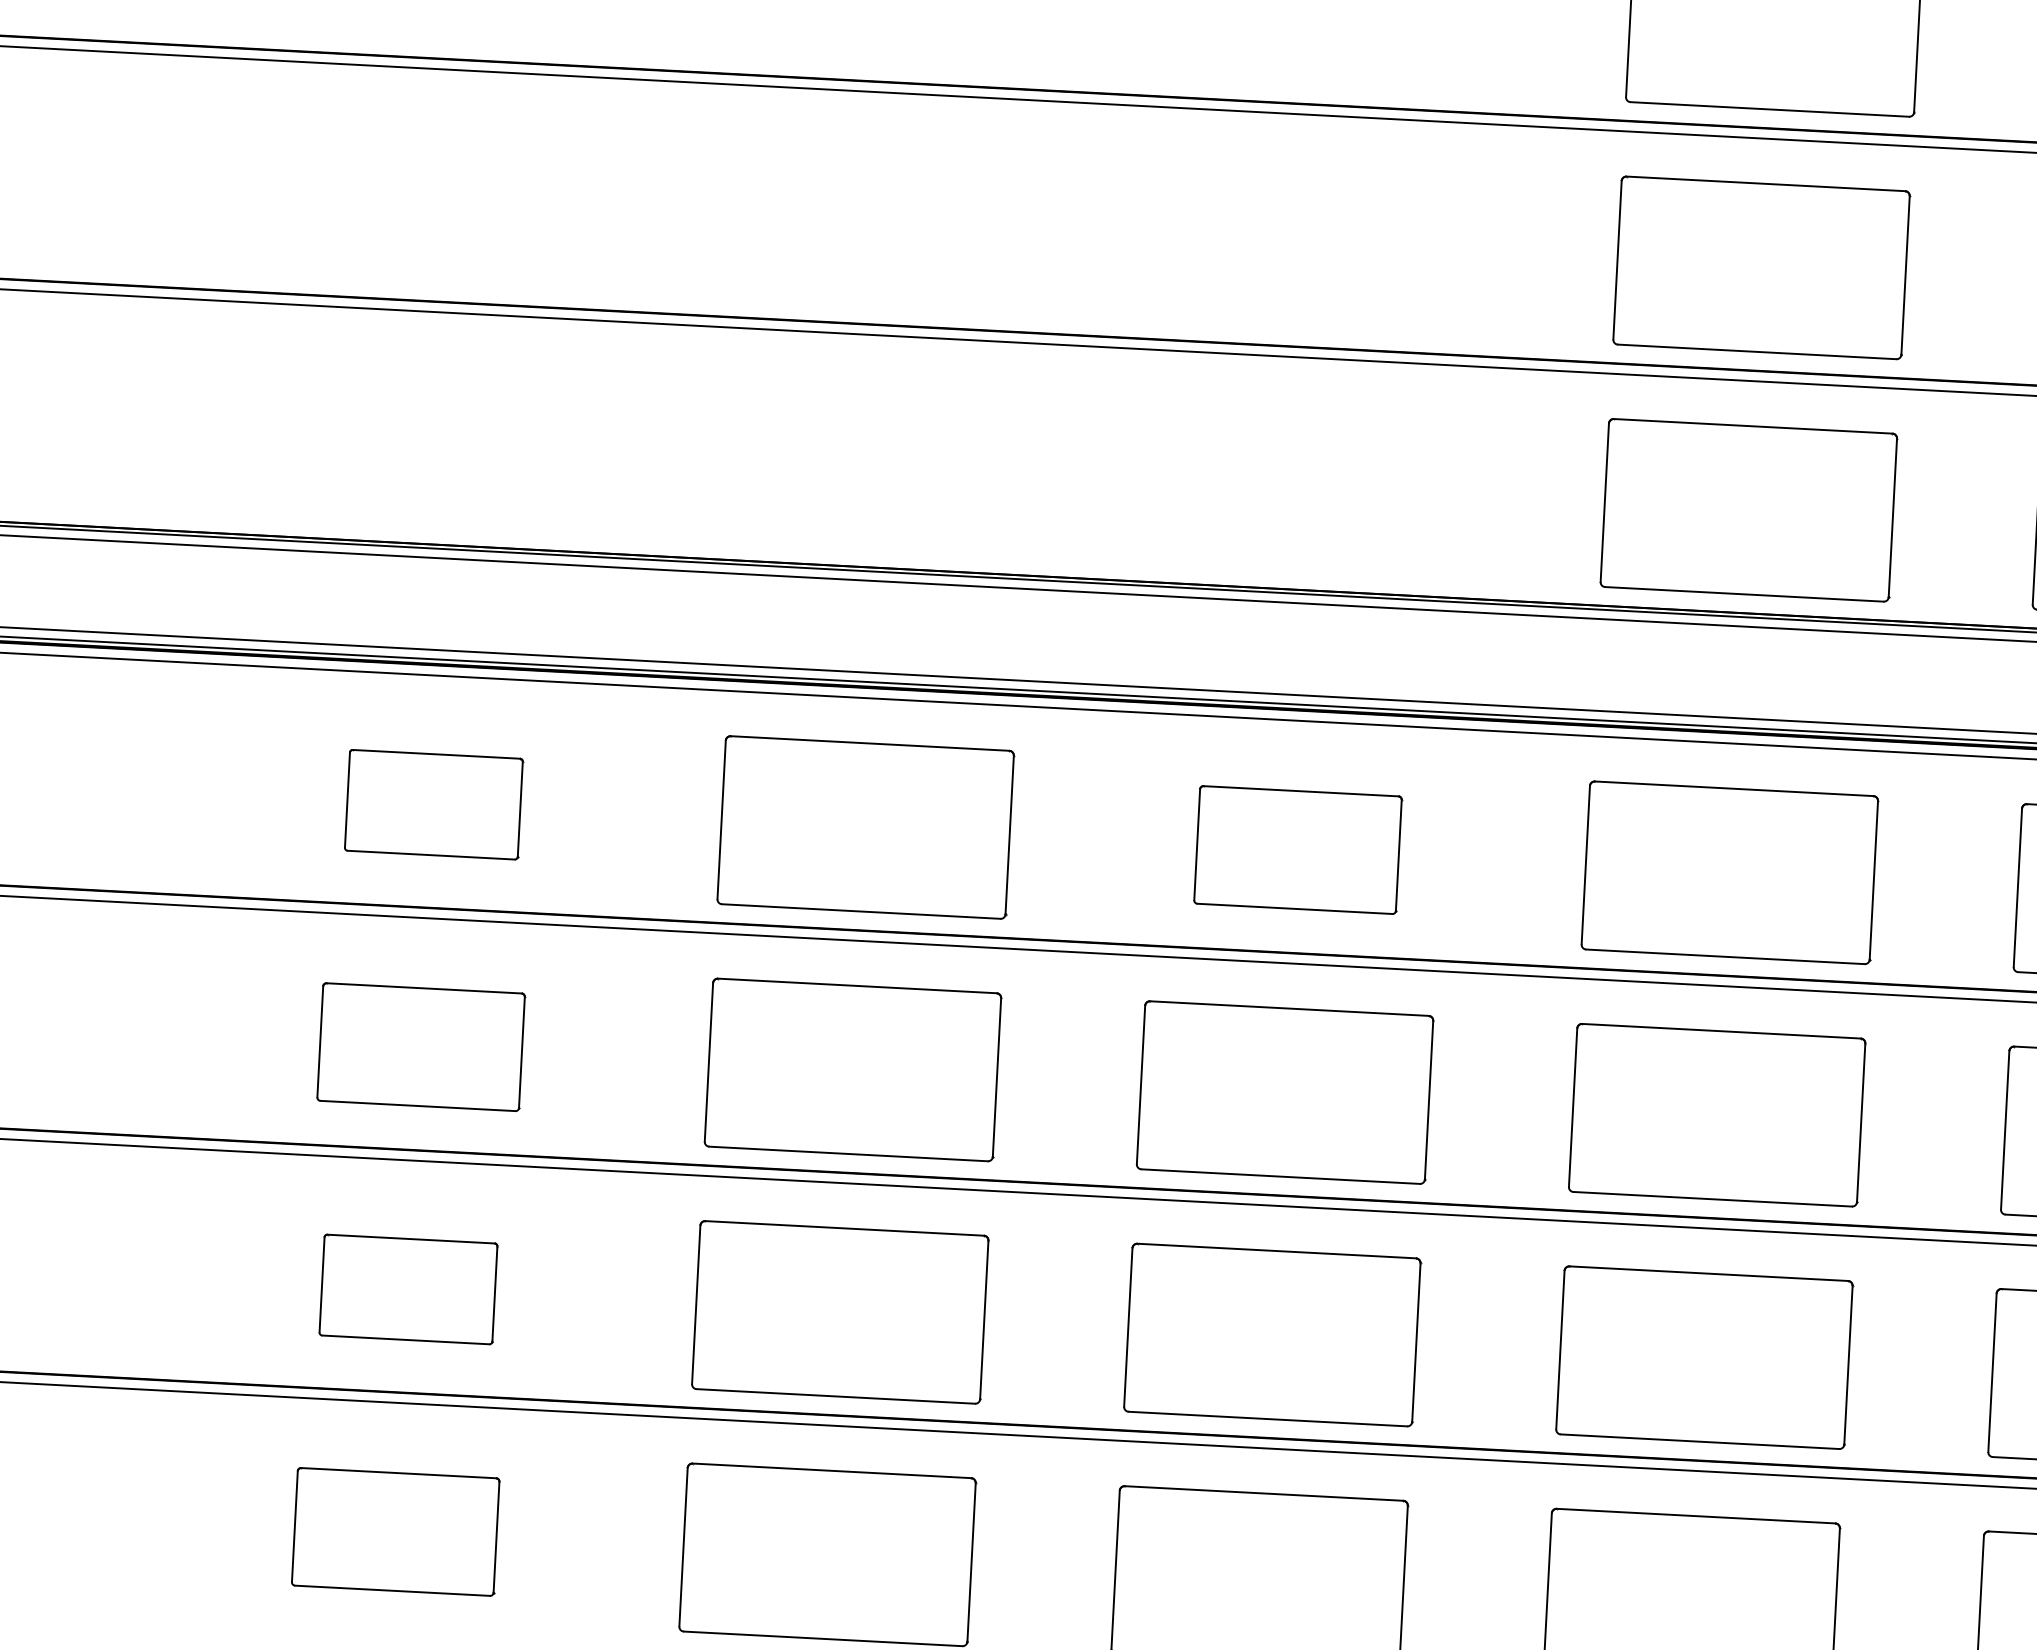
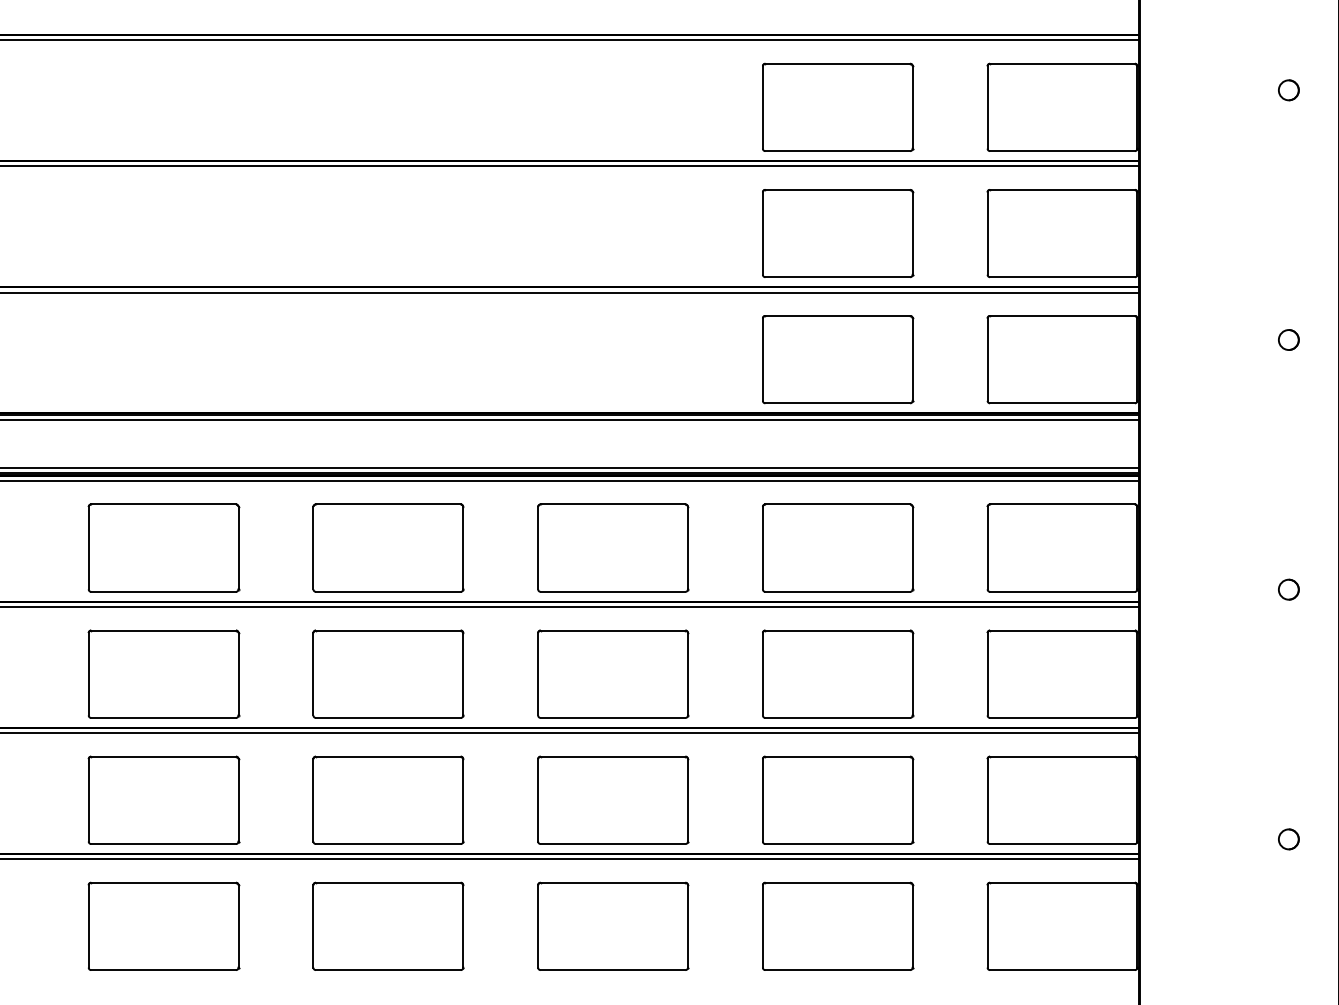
part: (433, 803) -> (163, 547), size x1.67
part: (1298, 848) -> (613, 547), size x1.43
part: (420, 1045) -> (163, 673), size x1.43
part: (408, 1288) -> (163, 799), size x1.67
part: (395, 1530) -> (163, 925), size x1.43

